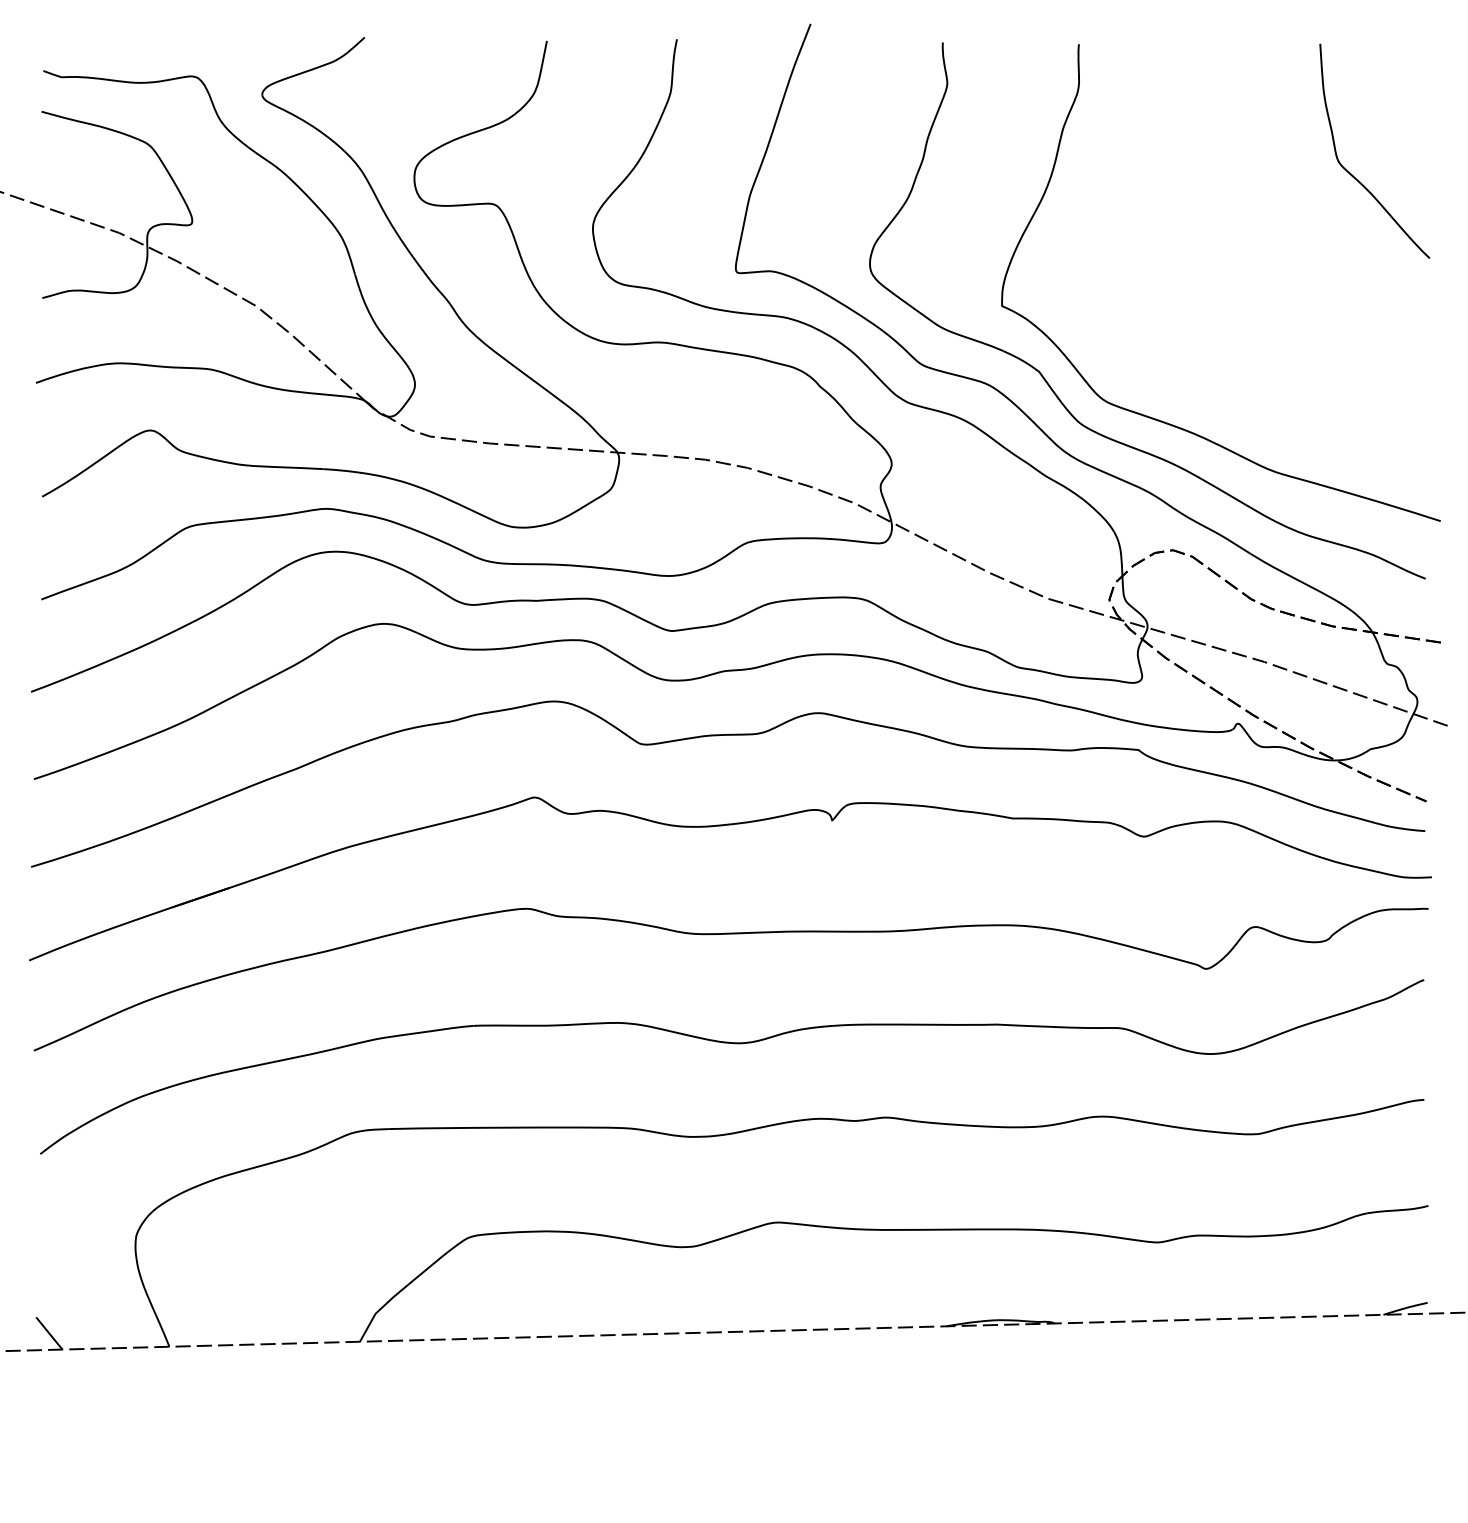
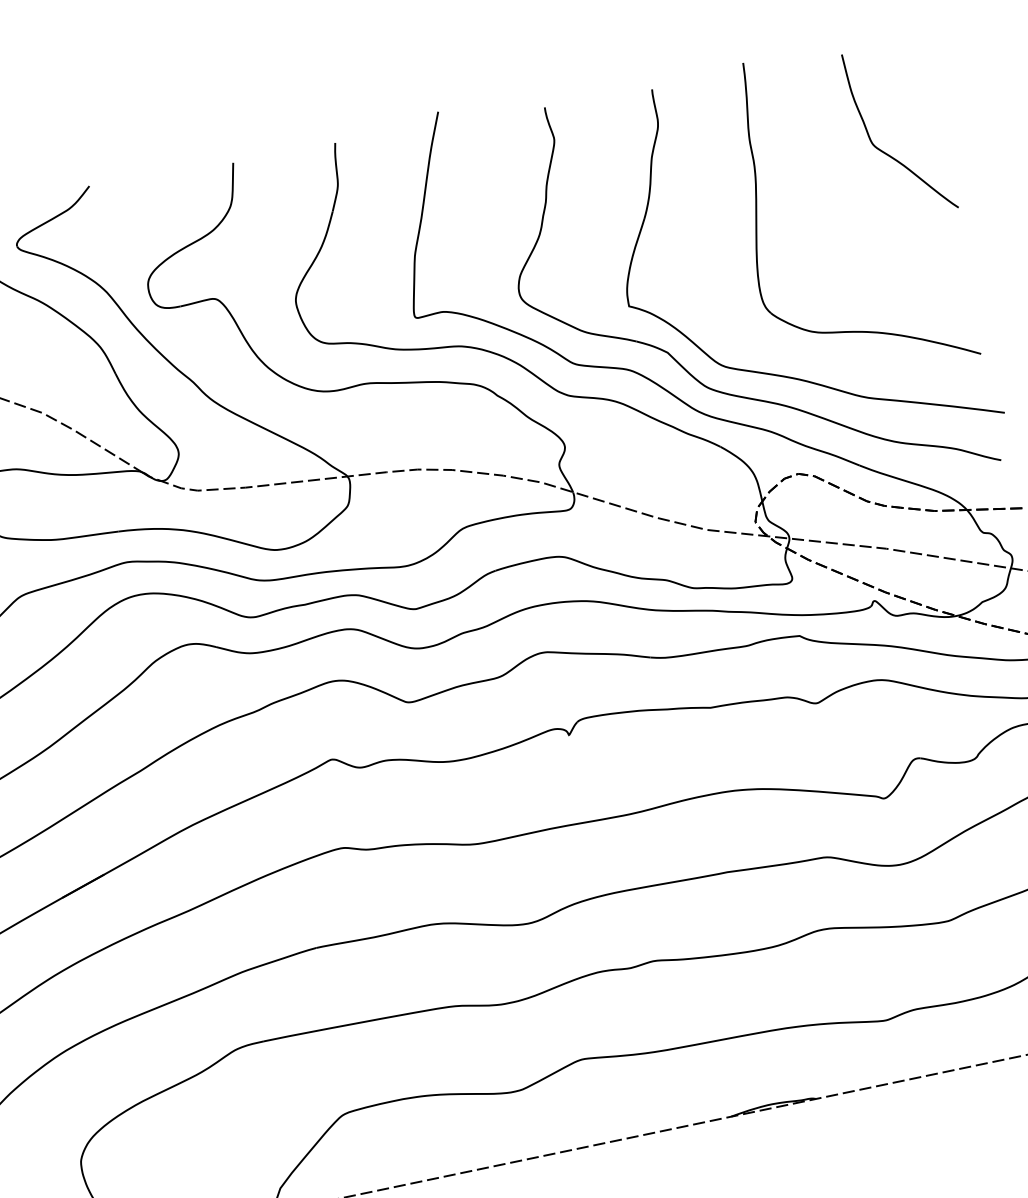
part: (1180, 221) -> (757, 214), added

